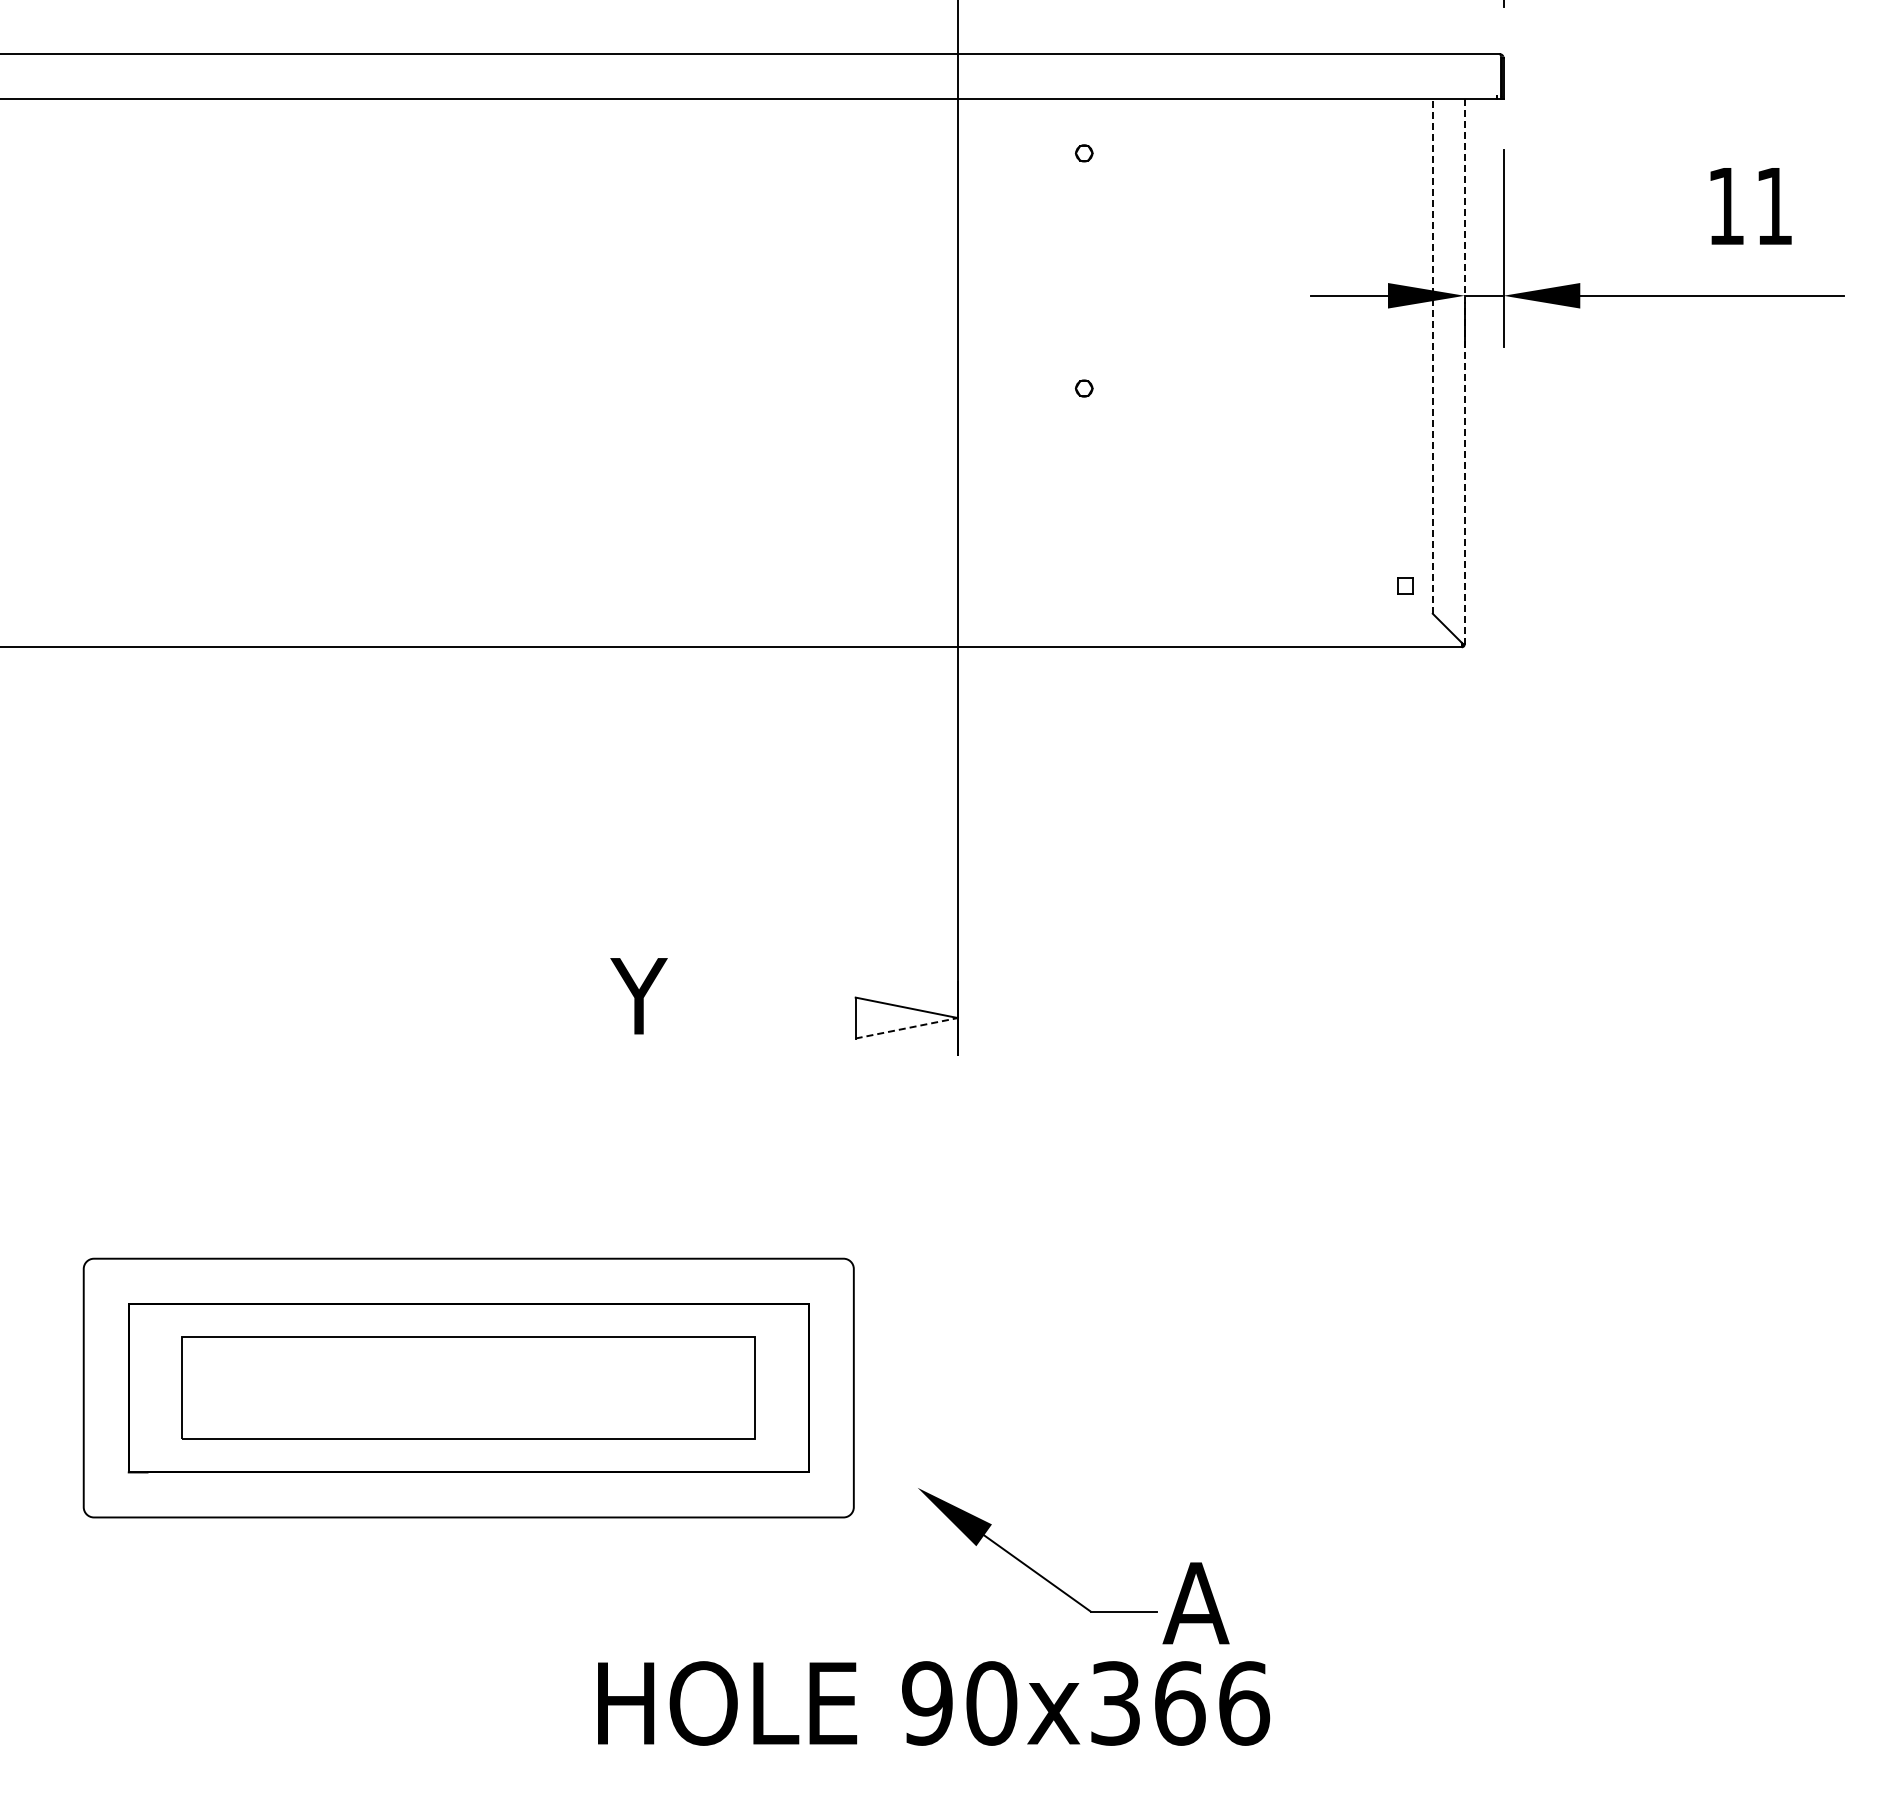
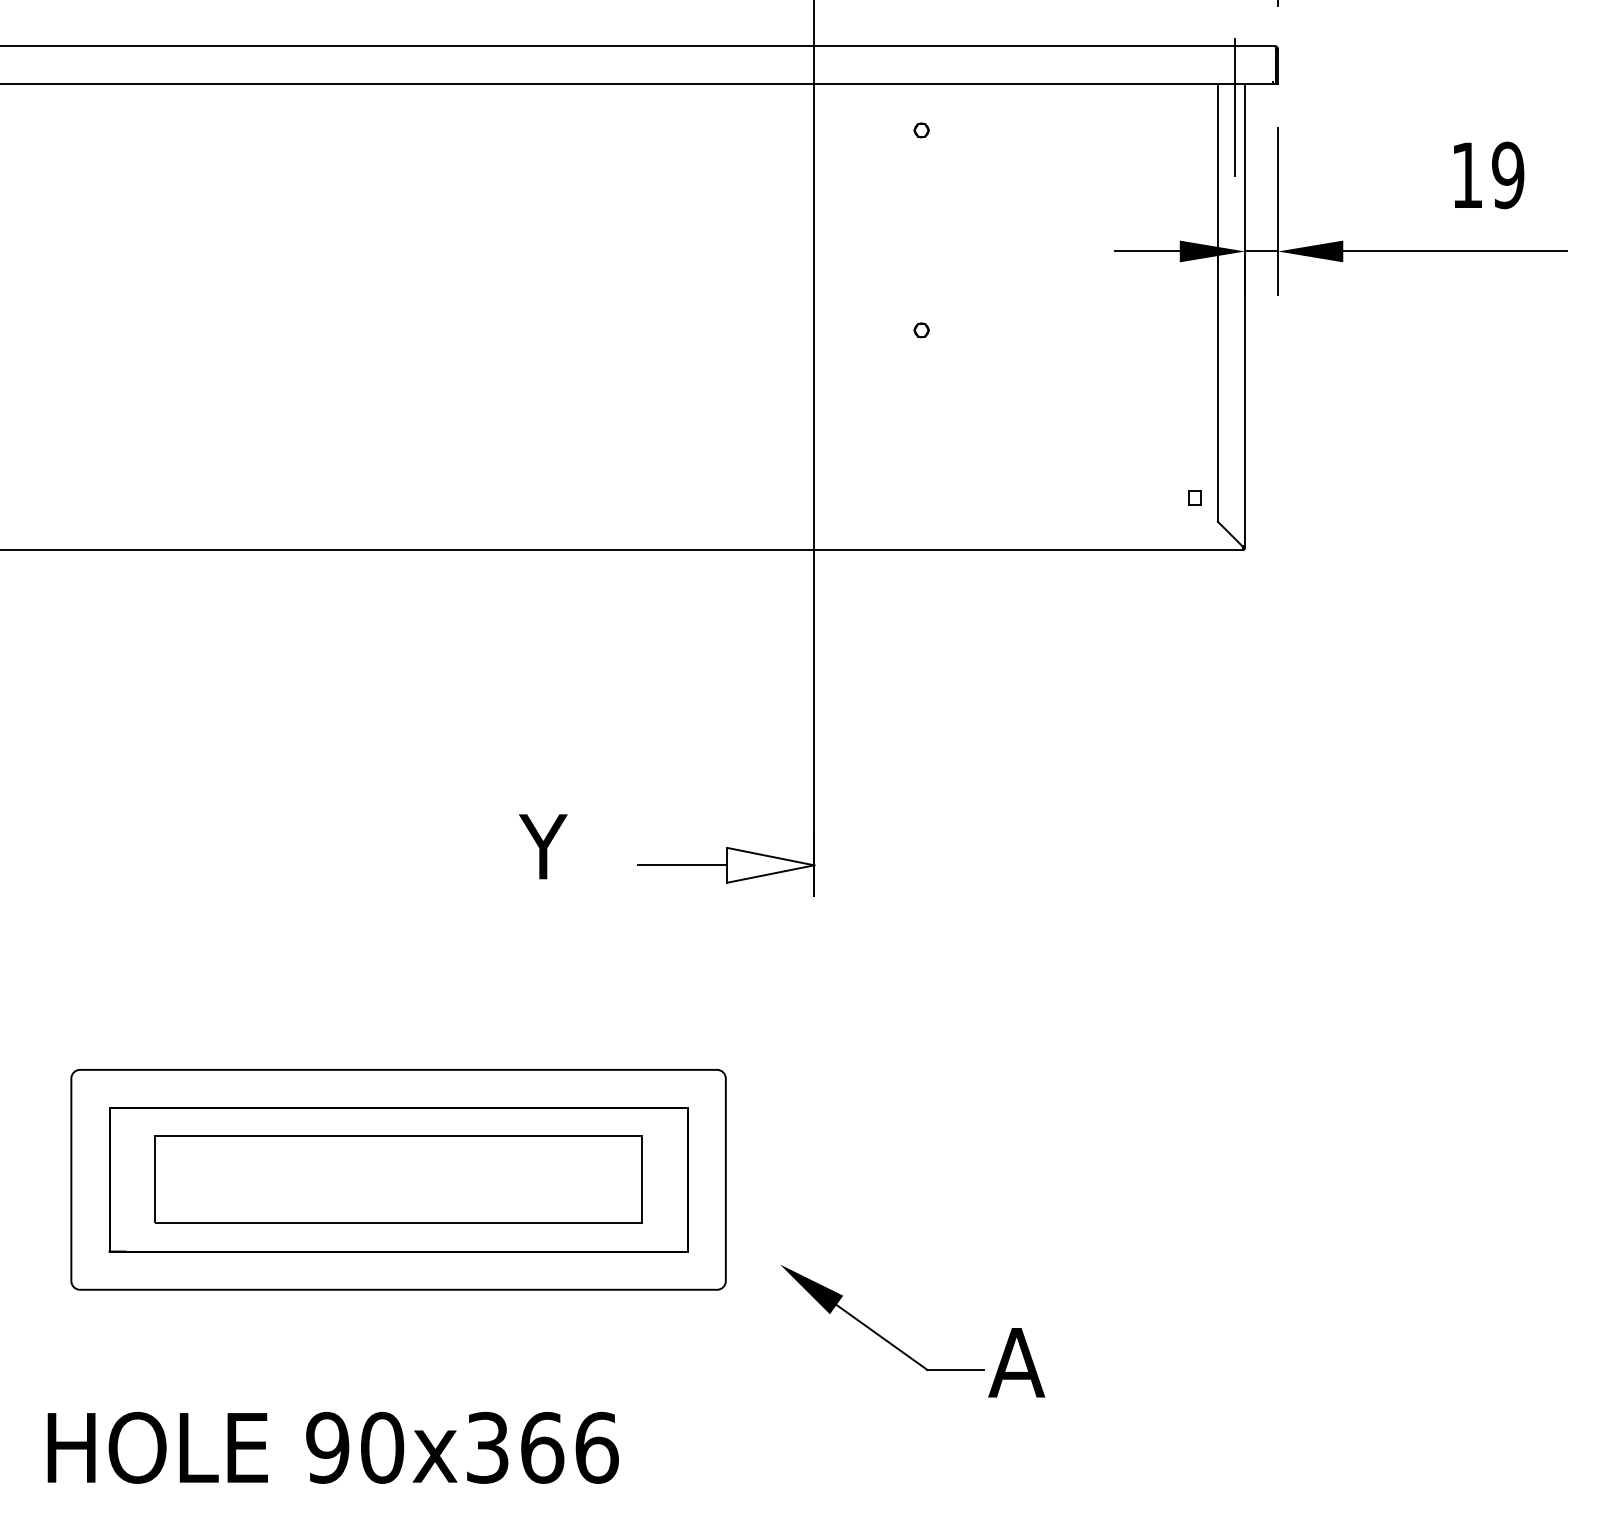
line: (1452, 125) -> (1234, 106), added
text: (1774, 206) -> (1508, 175), 11 -> 19
line: (1432, 355) -> (1217, 302), dashed -> solid
line: (1464, 371) -> (1244, 315), dashed -> solid
line: (802, 1018) -> (682, 865), added
line: (907, 1028) -> (771, 874), dashed -> solid
text: (934, 1703) -> (333, 1447), moved

